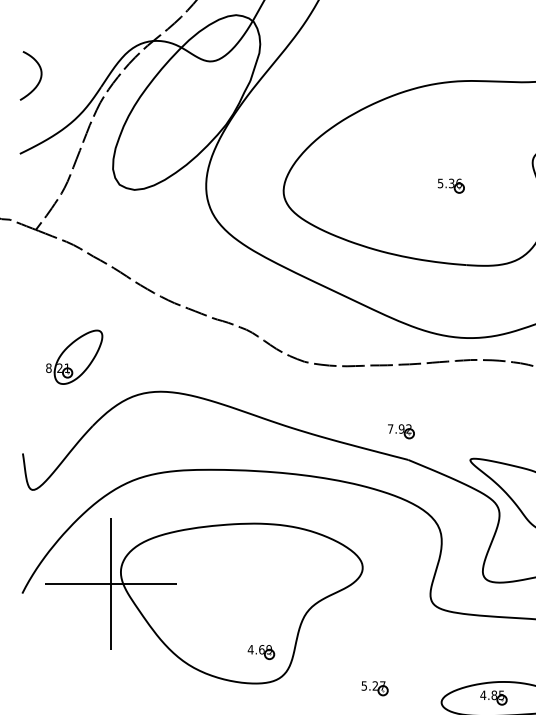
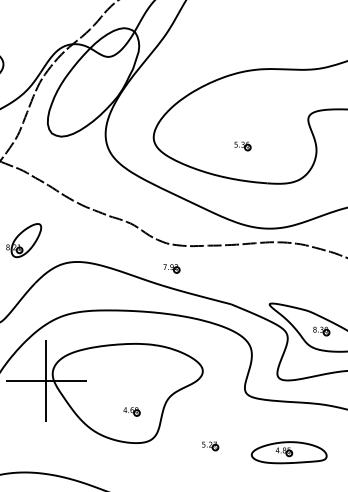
part: (450, 186) -> (242, 146), moved
part: (400, 431) -> (171, 268), moved
part: (260, 651) -> (131, 411), moved

